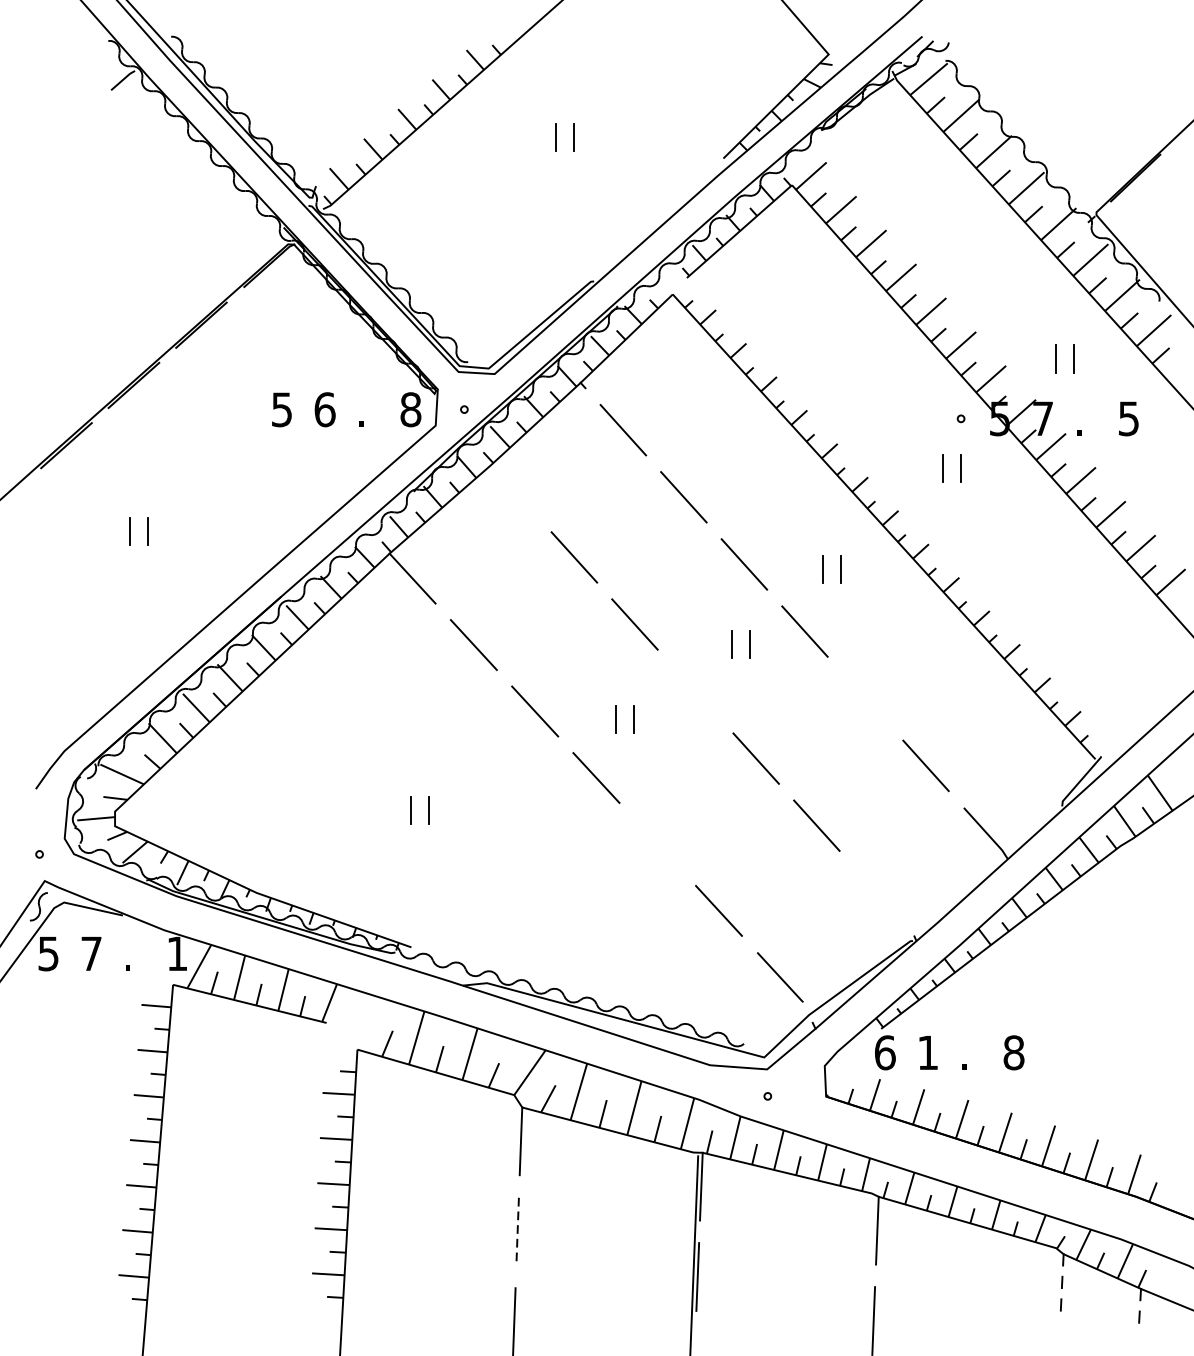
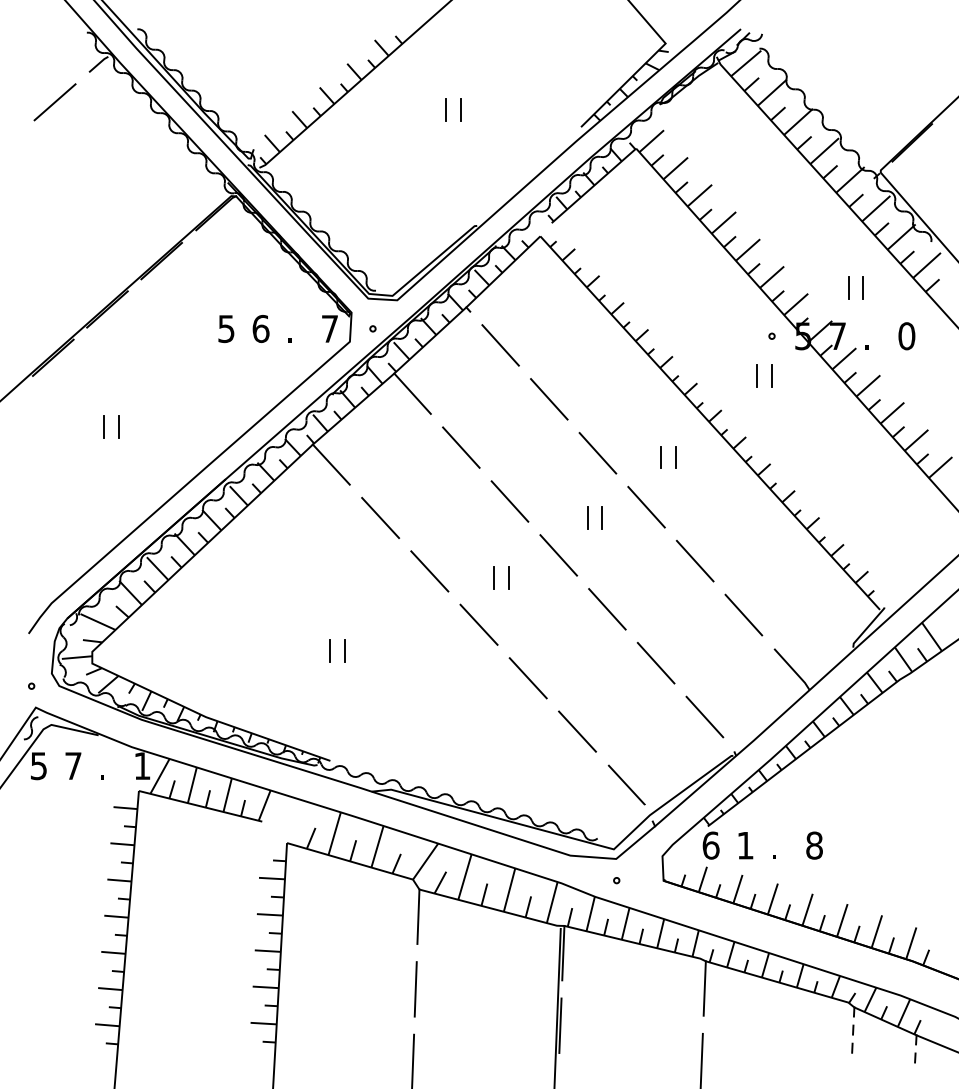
line: (68, 127) -> (54, 102), added
text: (410, 410) -> (329, 329), 8 -> 7
text: (1128, 419) -> (906, 336), 5 -> 0
line: (513, 490) -> (412, 393), added
line: (695, 691) -> (558, 555), added
line: (864, 697) -> (694, 560), added
line: (656, 844) -> (527, 678), added
line: (877, 892) -> (704, 716), added
line: (517, 1231) -> (415, 989), dashed -> solid

